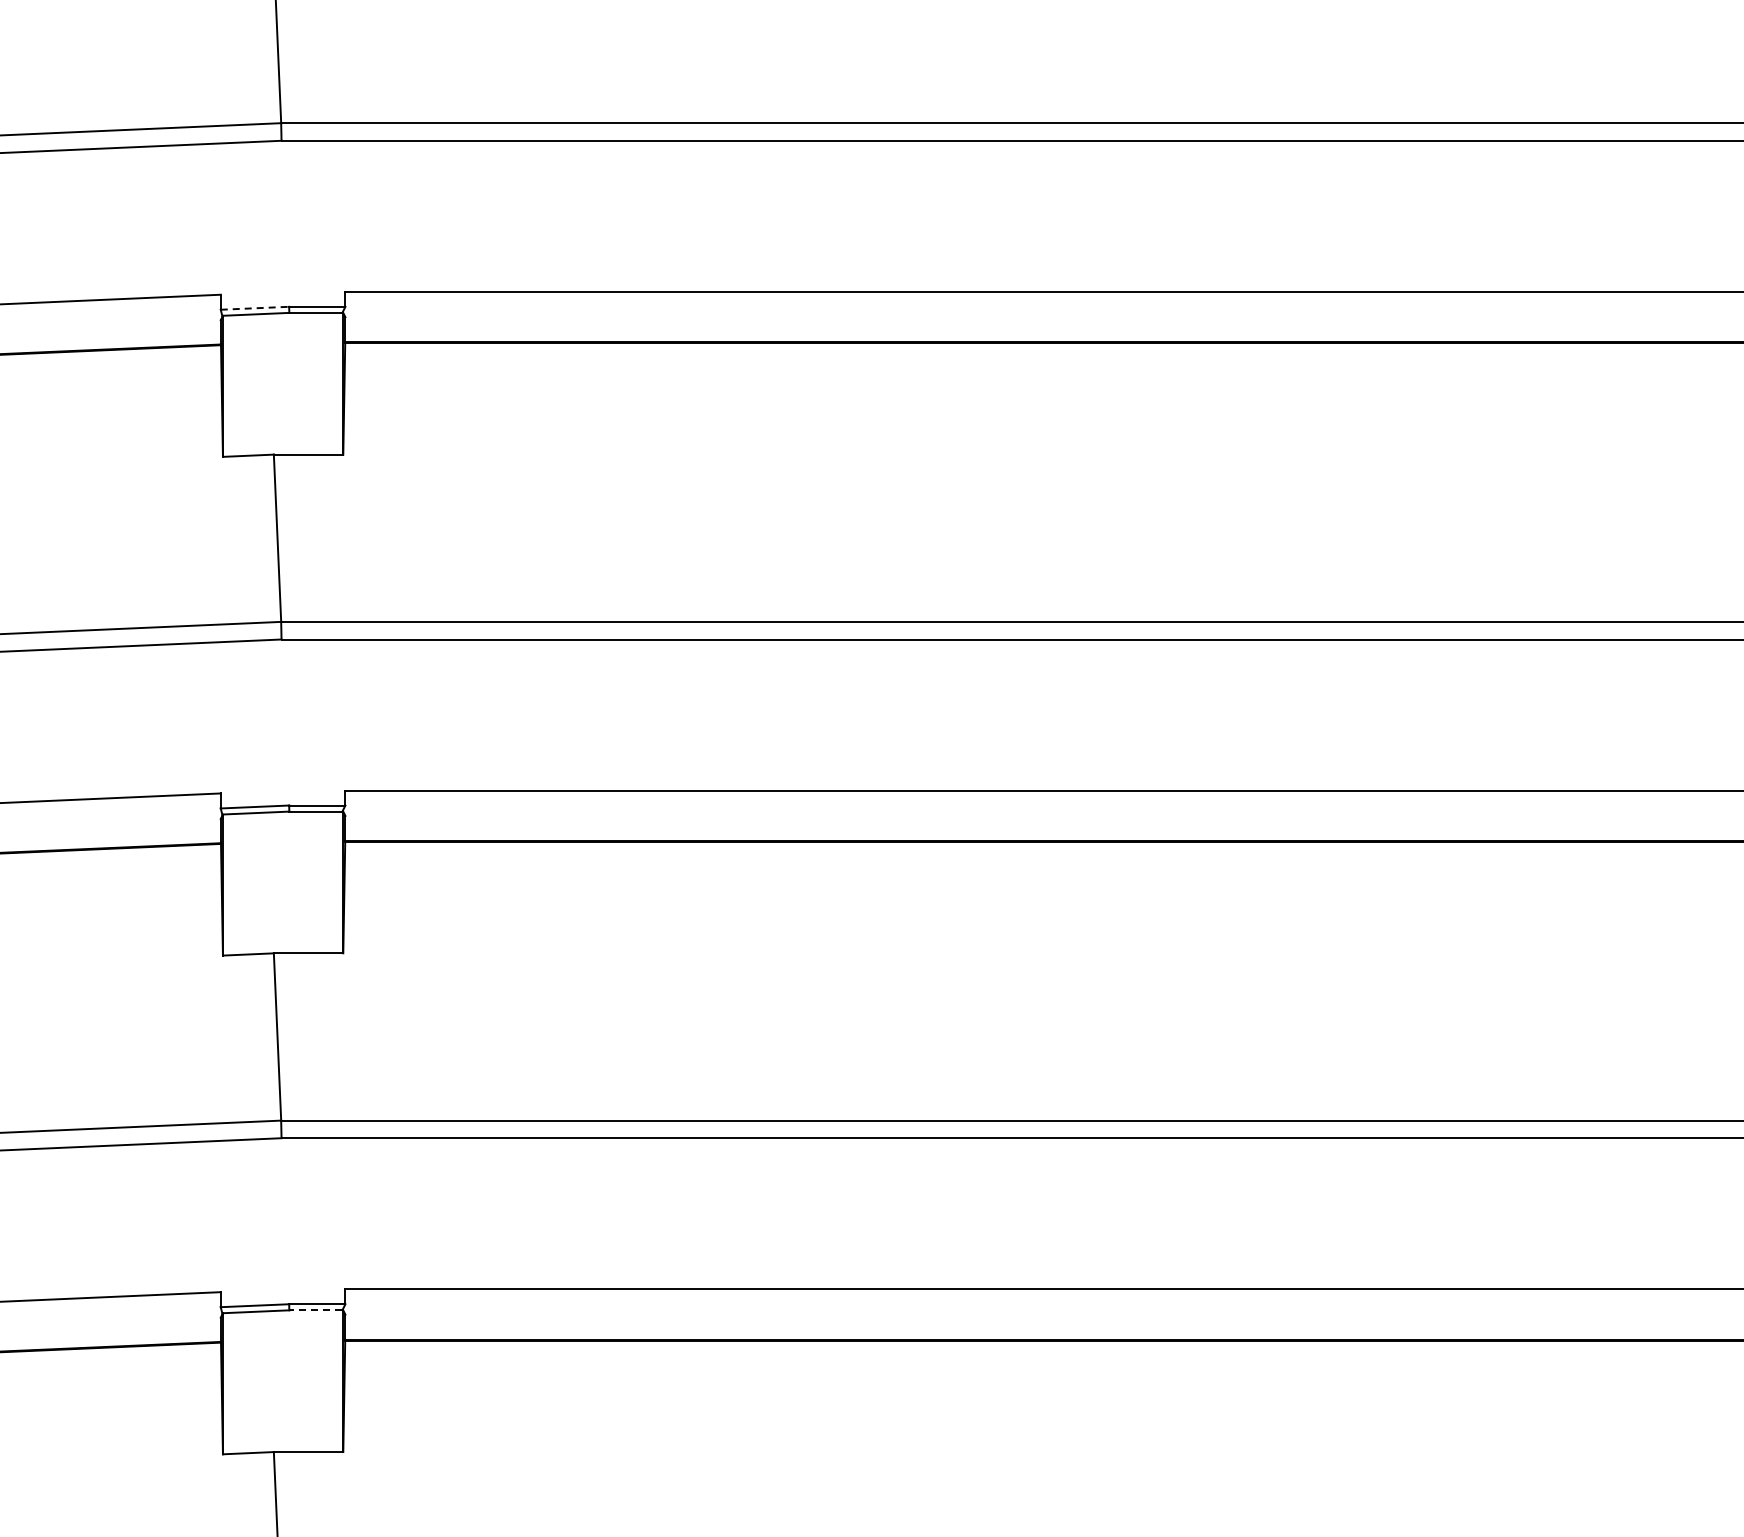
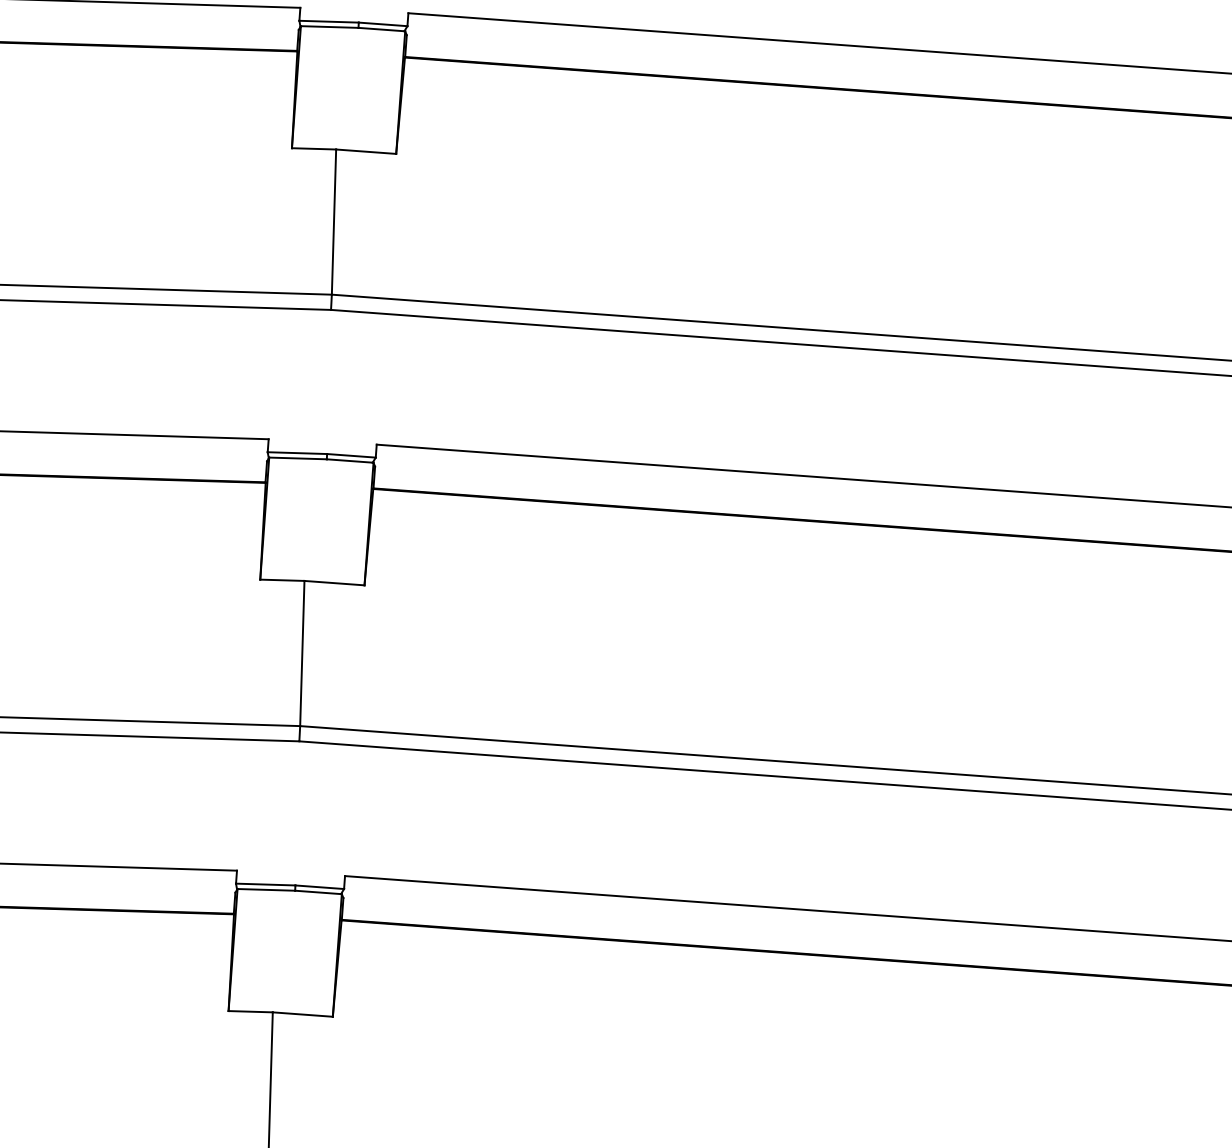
line: (255, 308) -> (329, 21), dashed -> solid
line: (315, 1310) -> (317, 892), dashed -> solid

